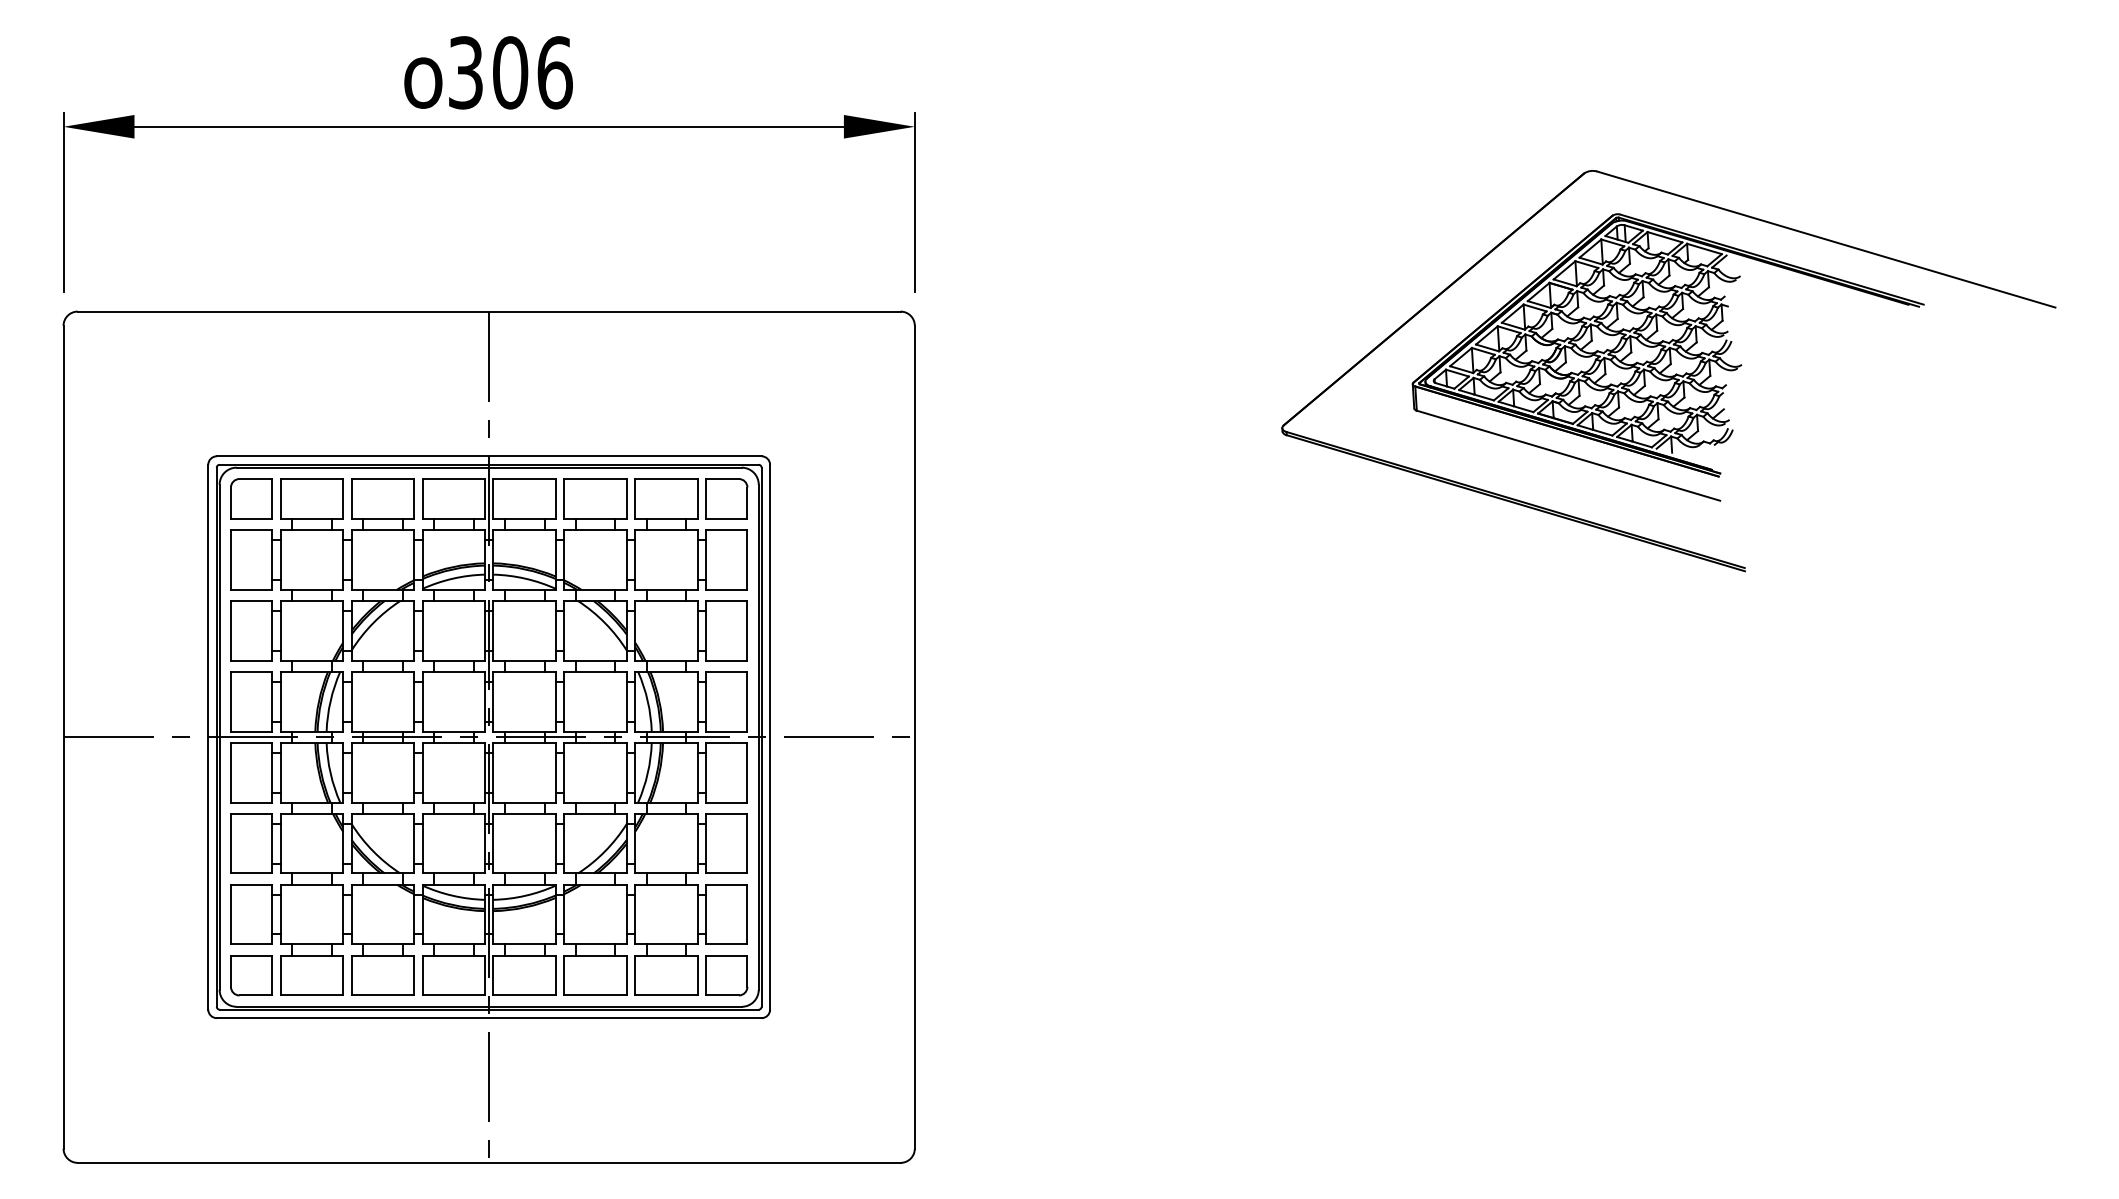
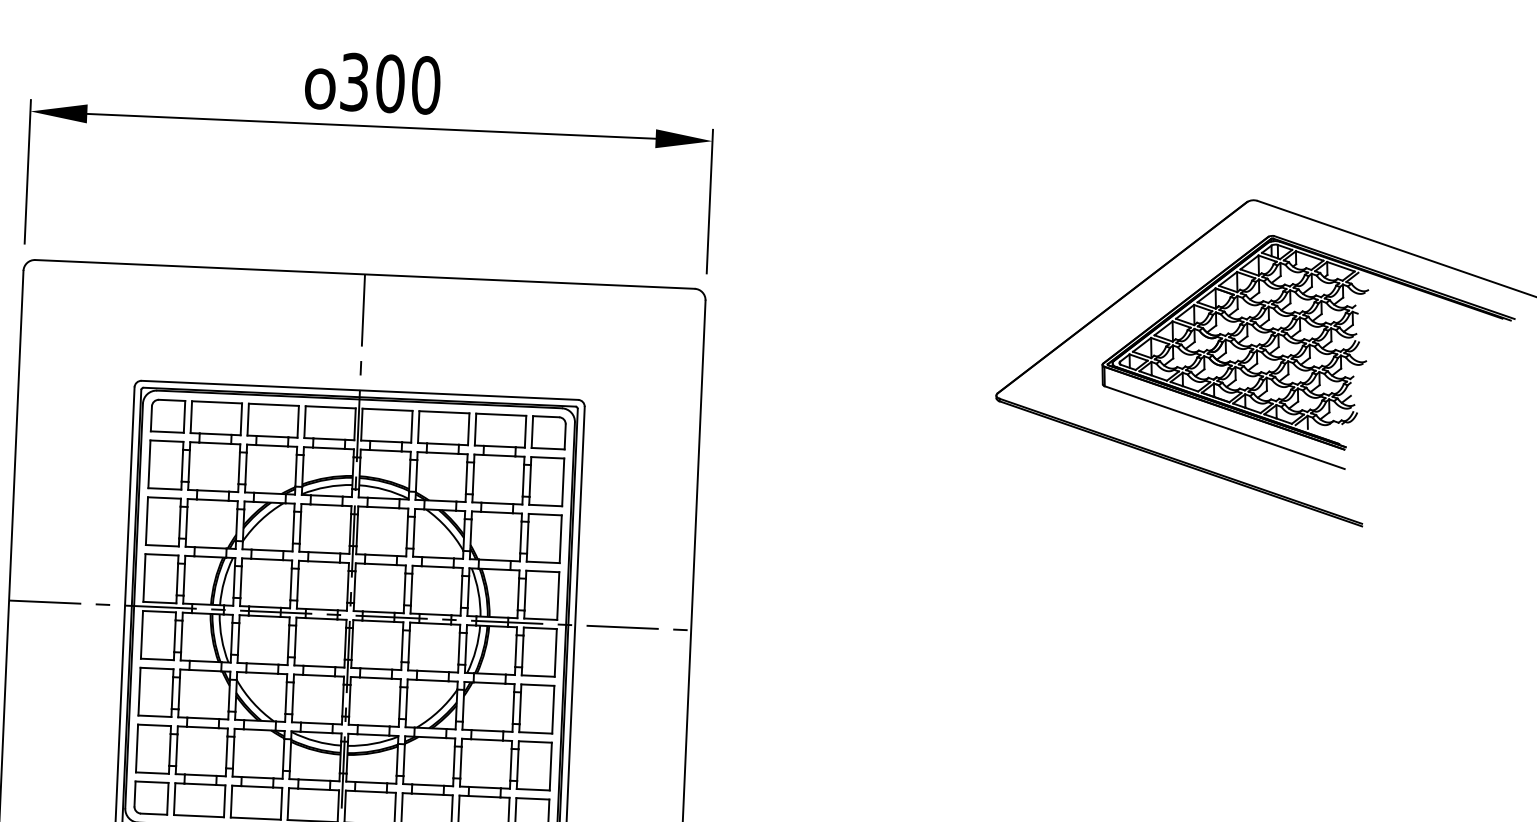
text: (554, 72) -> (425, 85), 306 -> 300

